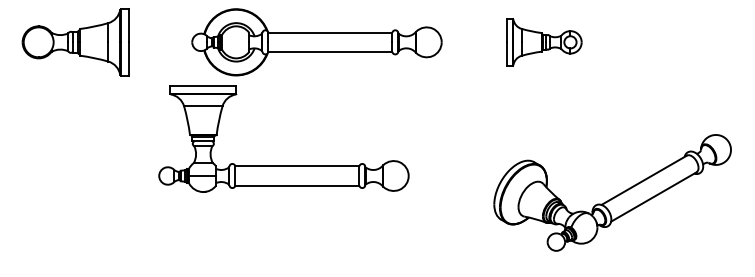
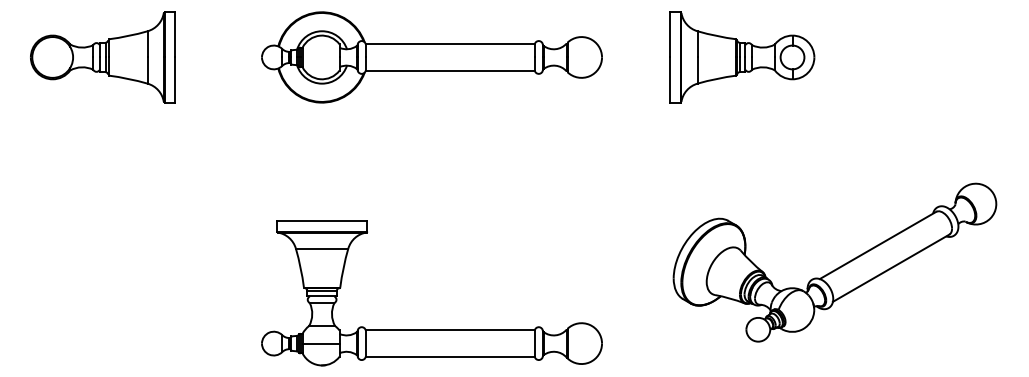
part: (544, 42) -> (742, 57), size x1.43
part: (283, 165) -> (431, 329), moved

